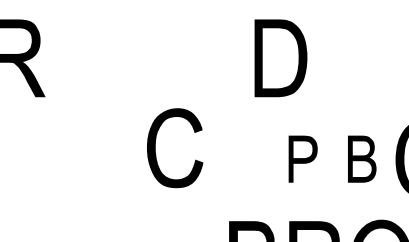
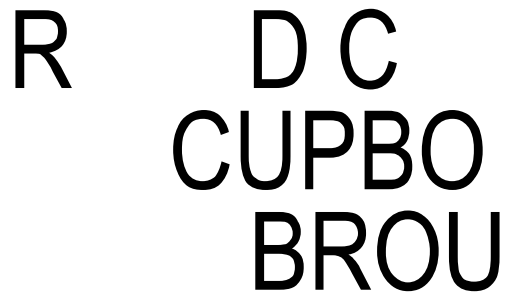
part: (280, 57) -> (279, 48), moved
fill: (342, 57) -> (368, 48), added
part: (156, 142) -> (182, 144), moved
fill: (239, 158) -> (265, 149), added
part: (303, 158) -> (329, 149), size x1.67
part: (362, 158) -> (388, 149), size x1.67

